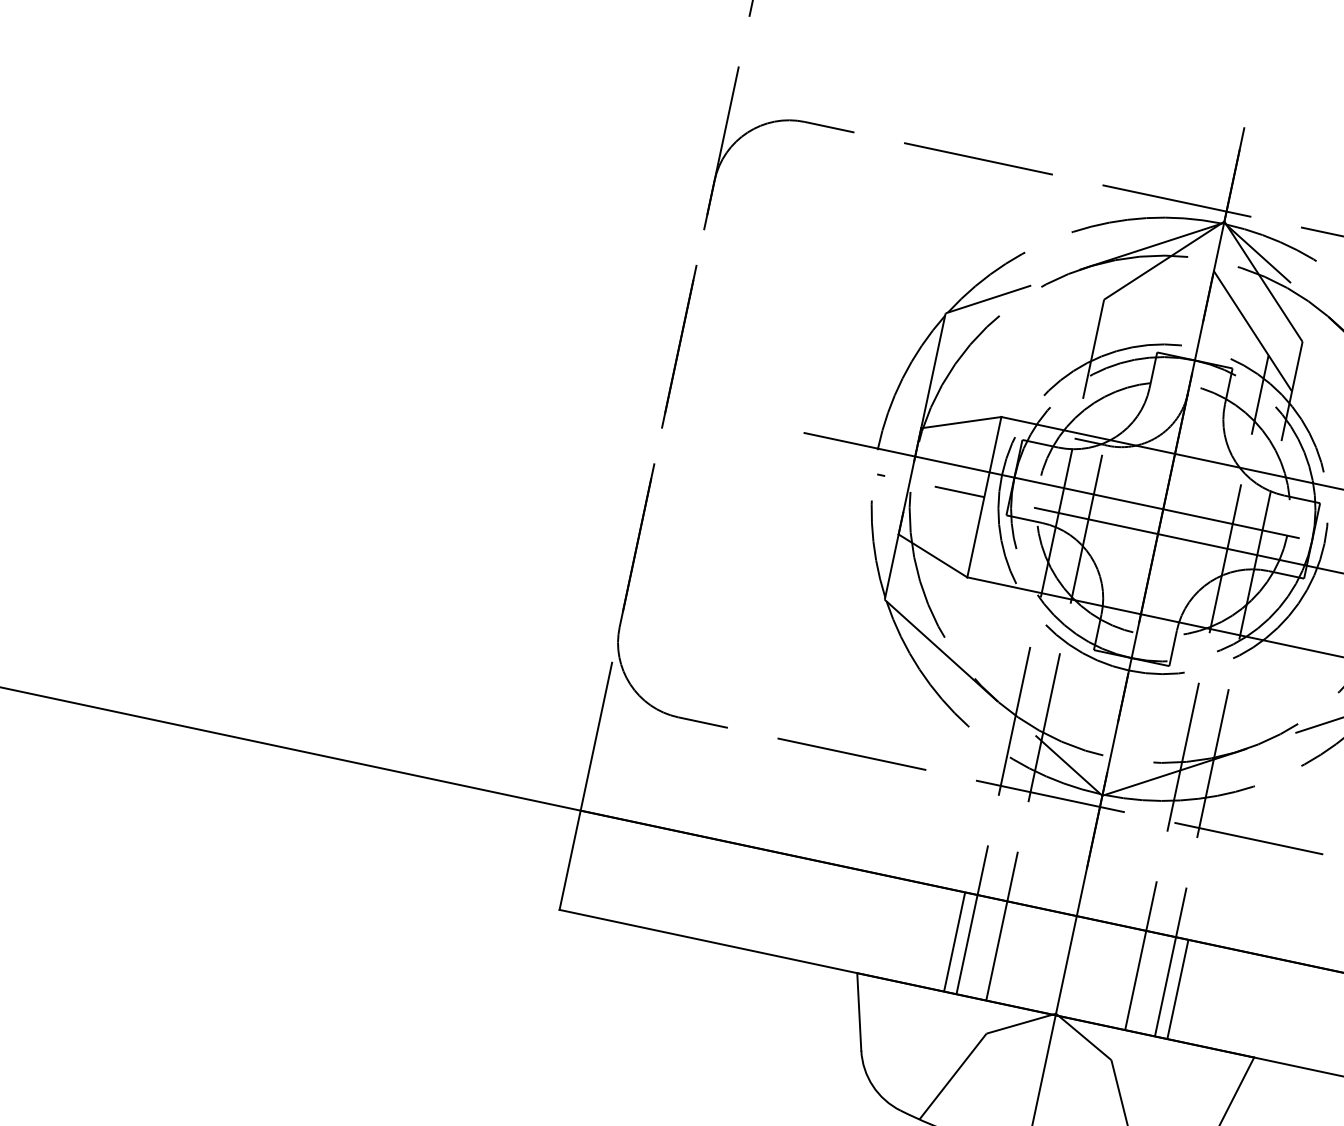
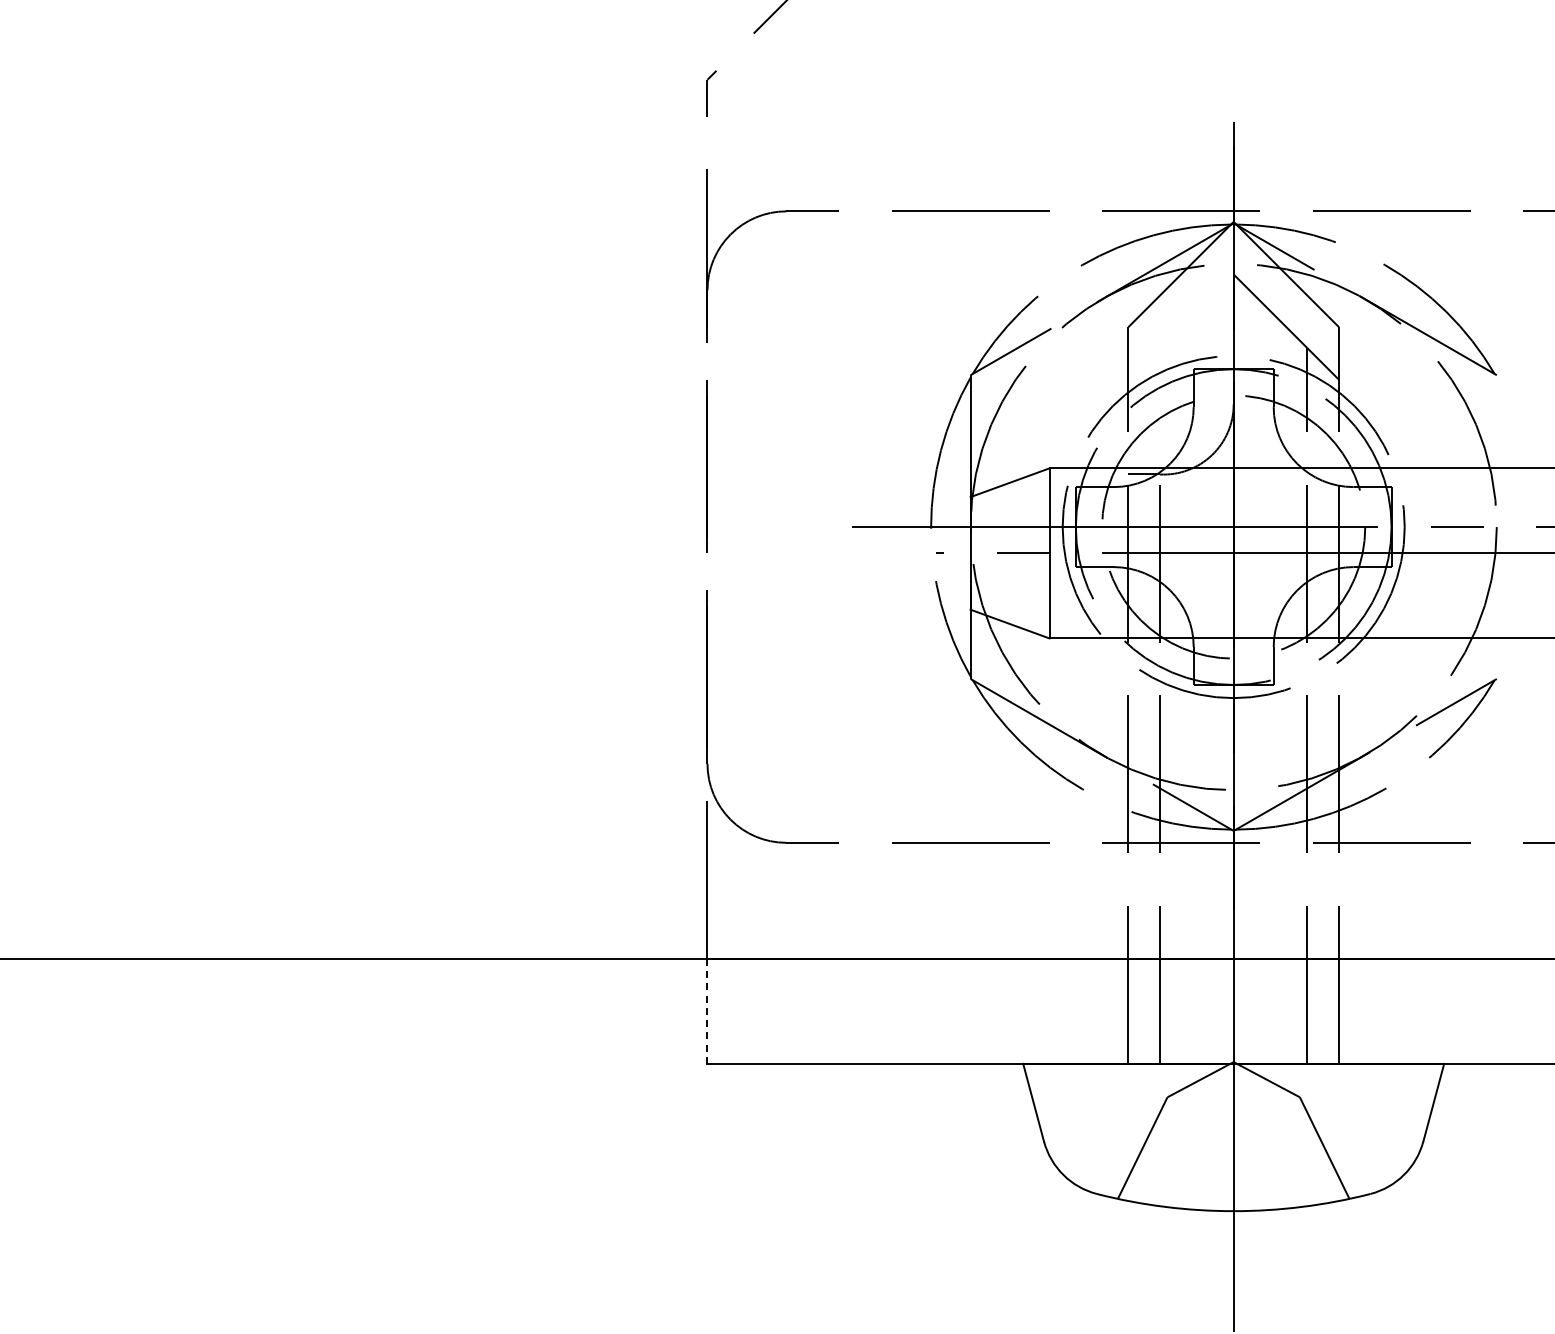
line: (570, 860) -> (707, 1011), solid -> dashed
line: (954, 941) -> (1115, 1010), removed
line: (1178, 988) -> (1352, 1010), removed

